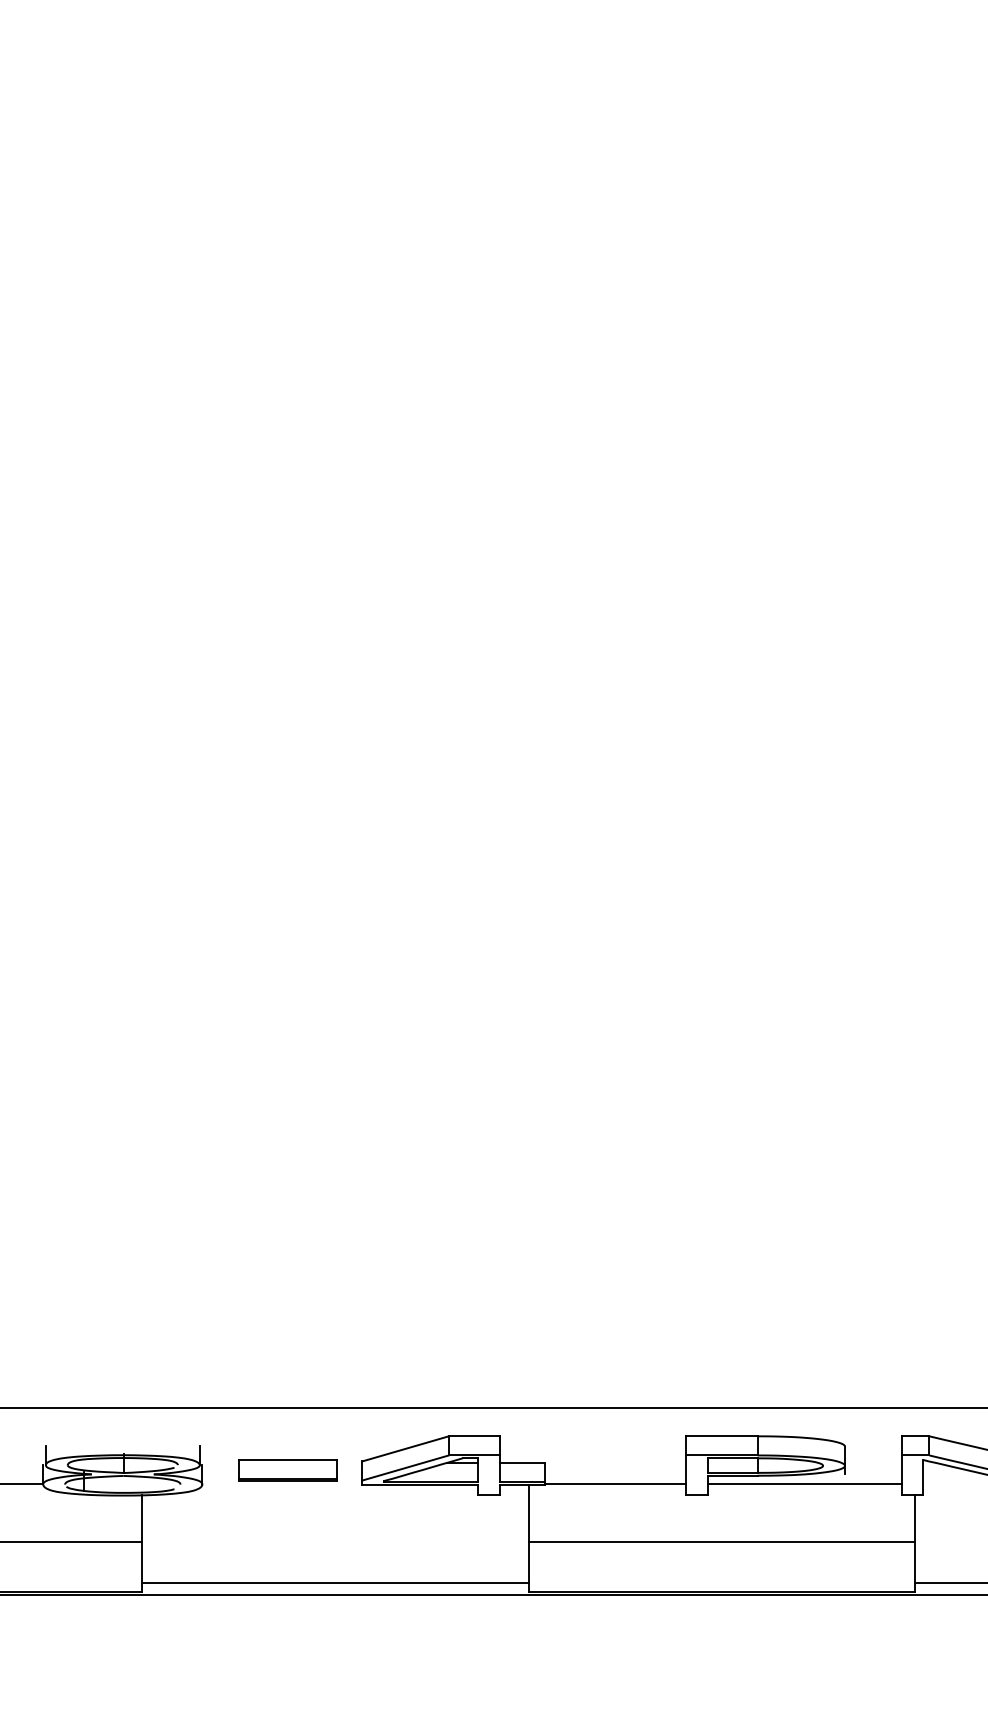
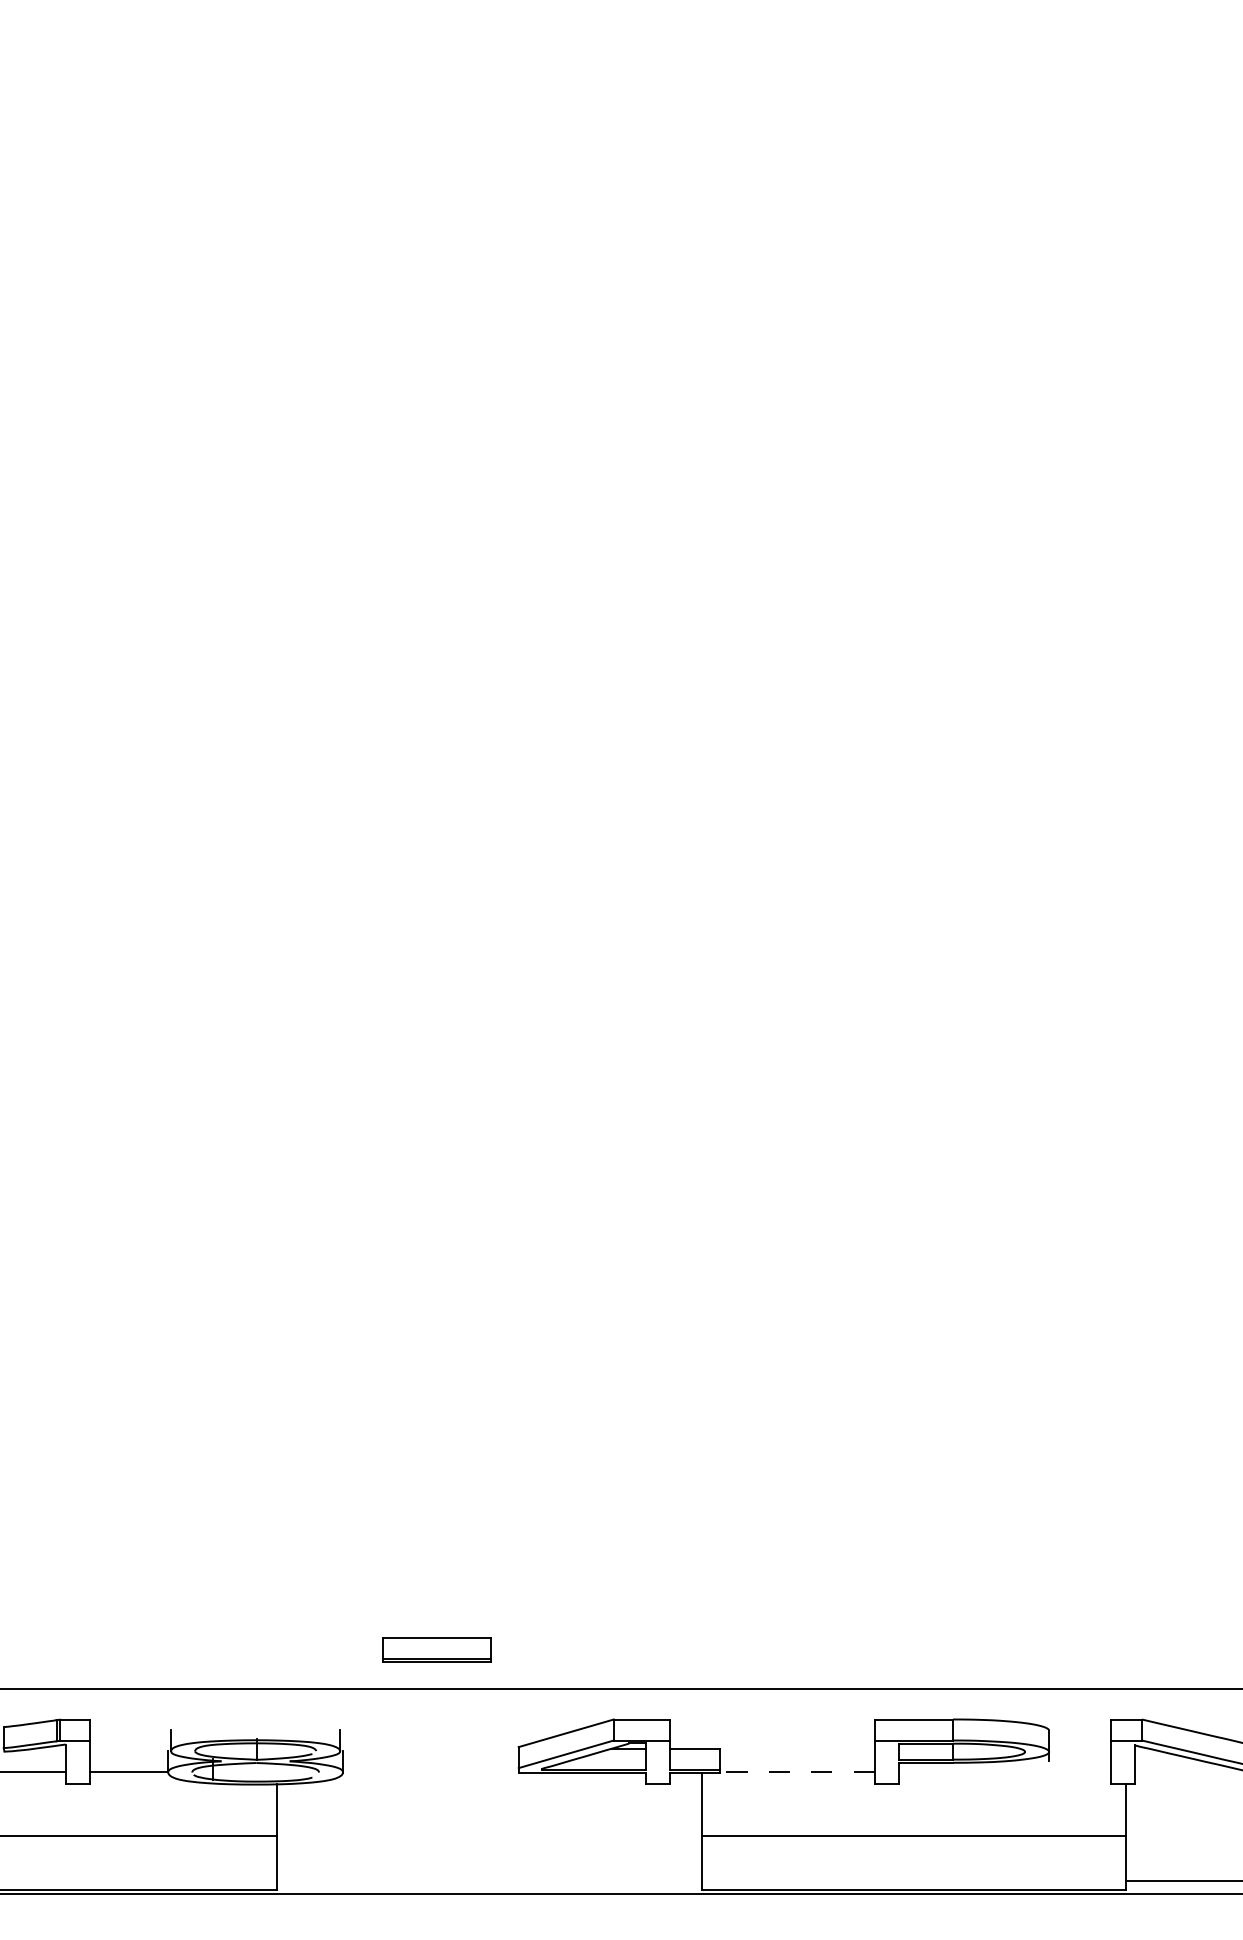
part: (287, 1470) -> (436, 1649), moved
line: (615, 1484) -> (796, 1772), solid -> dashed
line: (804, 1484) -> (1004, 1772), removed
line: (335, 1582) -> (489, 1880), removed

